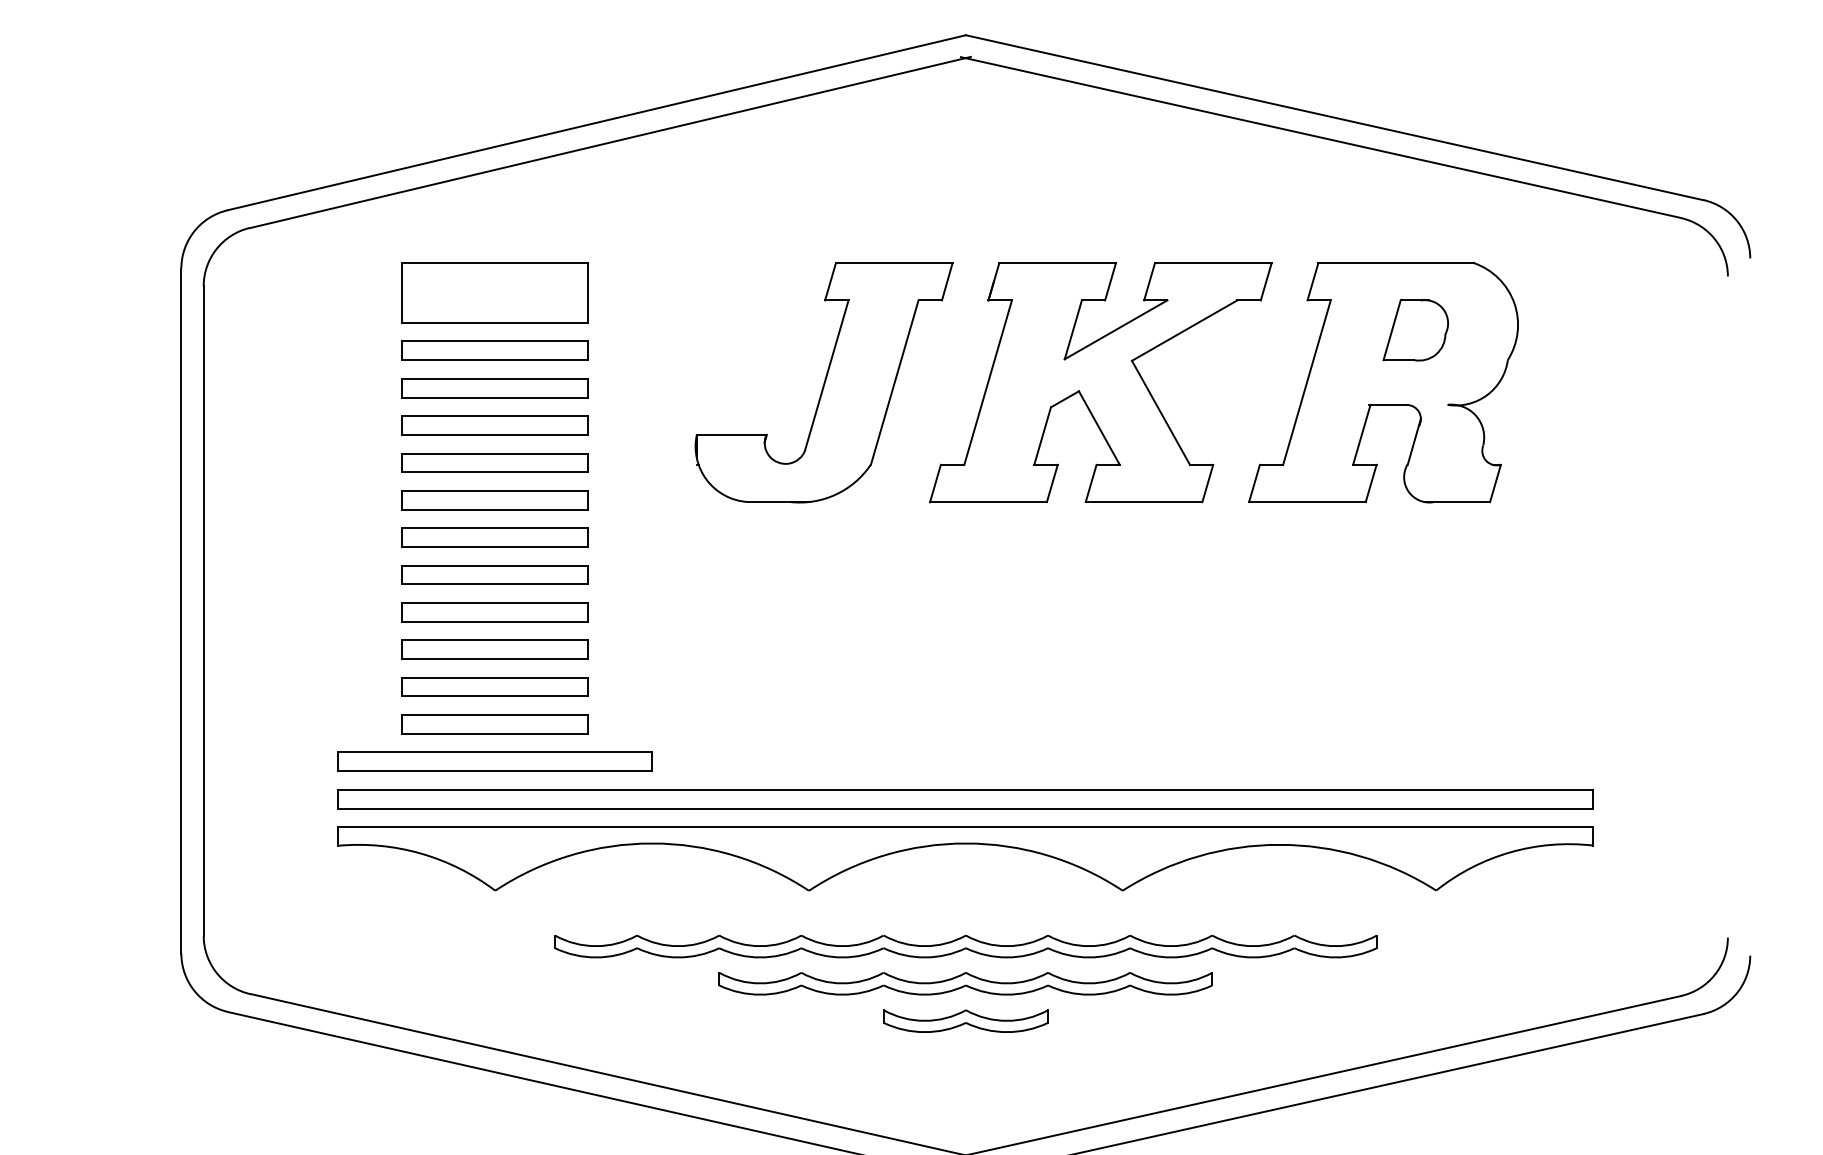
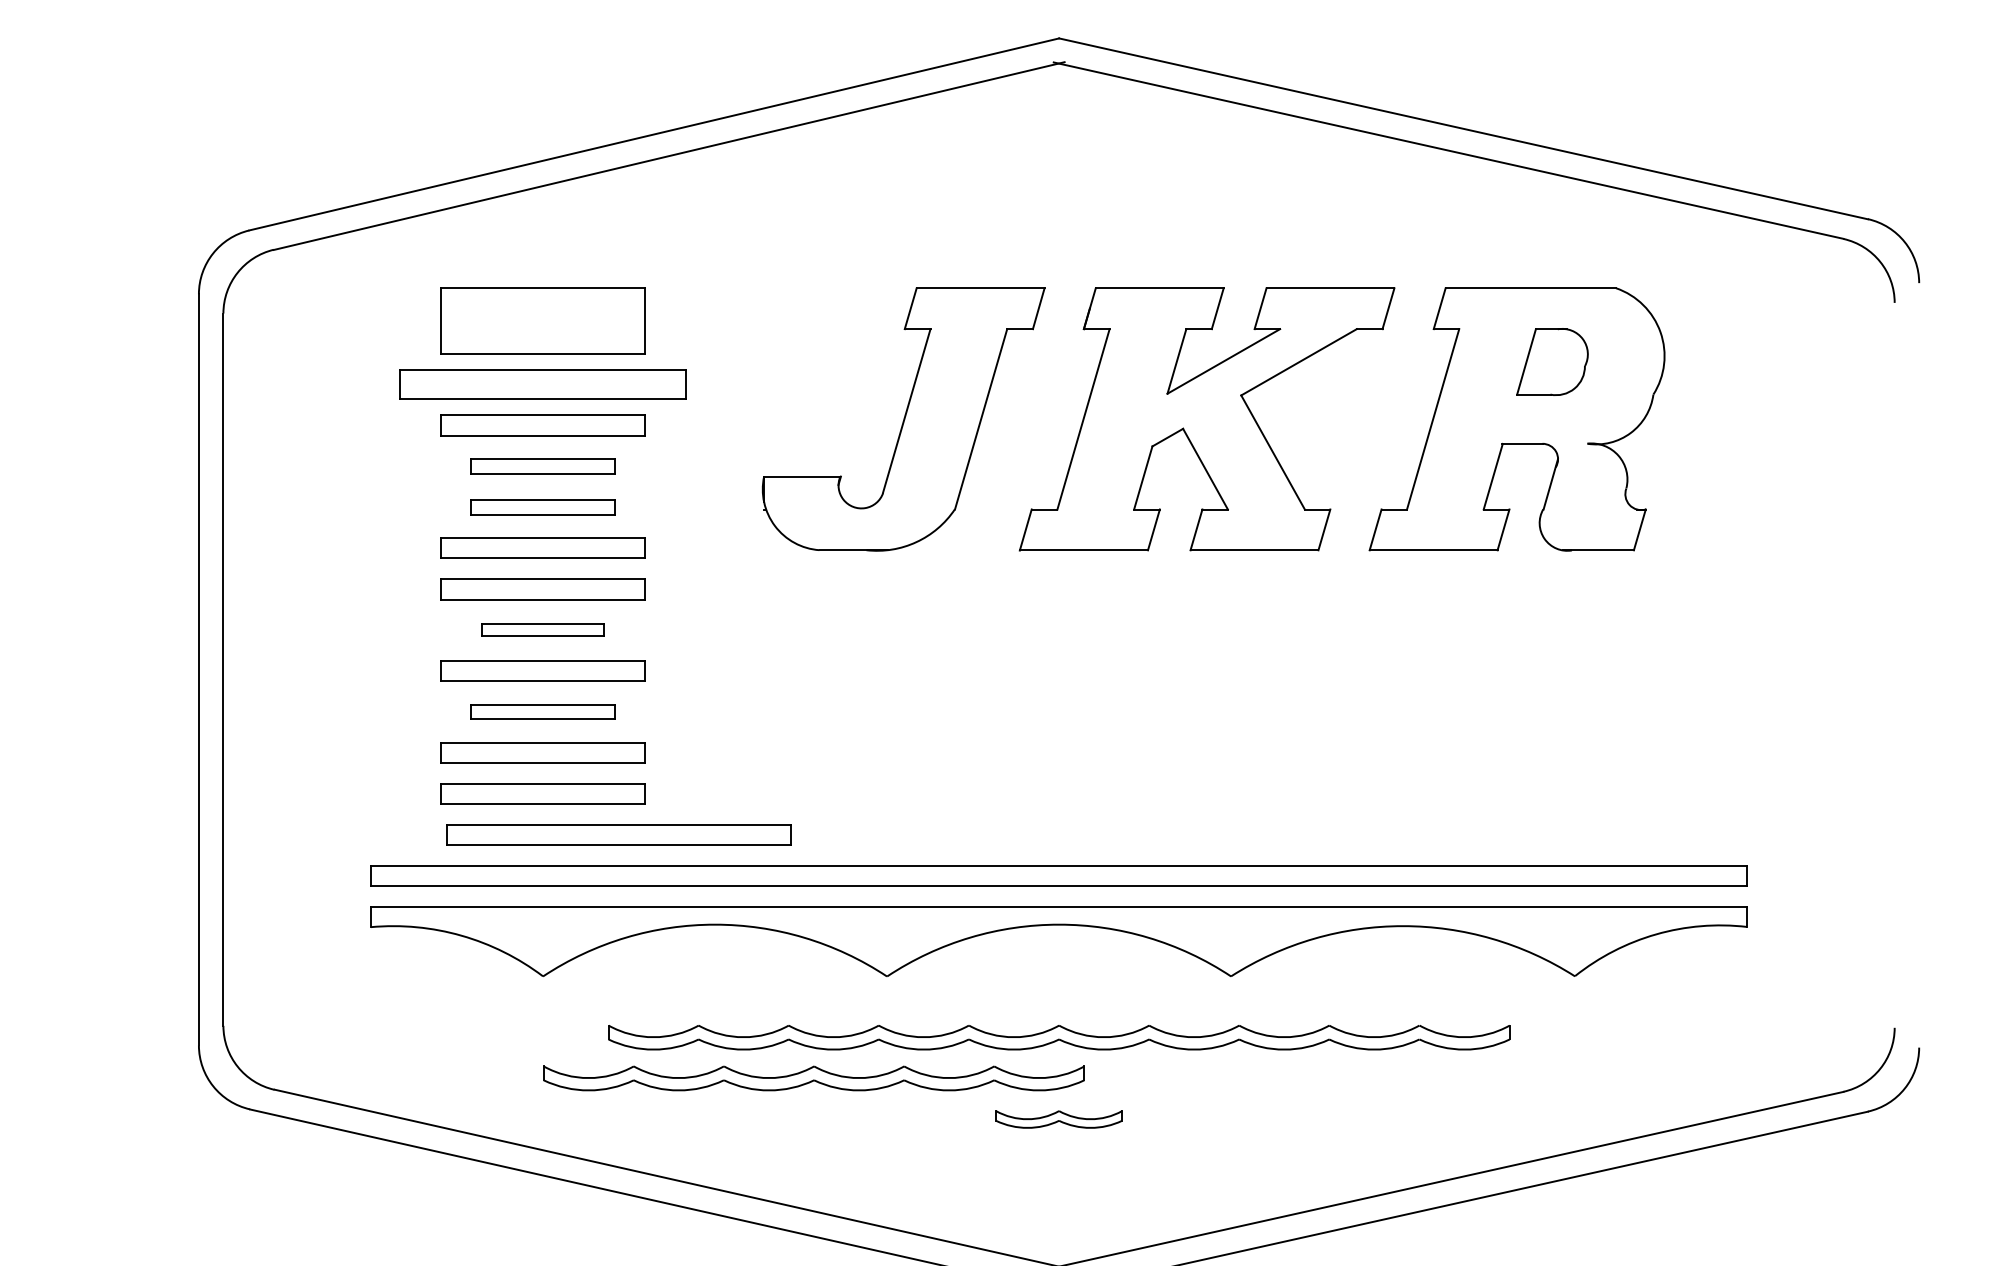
part: (494, 350) -> (542, 384), size x1.4
part: (494, 425) -> (542, 466), size x0.7
part: (494, 463) -> (542, 507), size x0.7
part: (494, 574) -> (542, 629), size x0.6
part: (494, 649) -> (542, 711), size x0.7
part: (494, 761) -> (618, 834), moved
part: (965, 983) -> (813, 1078), moved
part: (965, 1021) -> (1058, 1119), size x0.7

